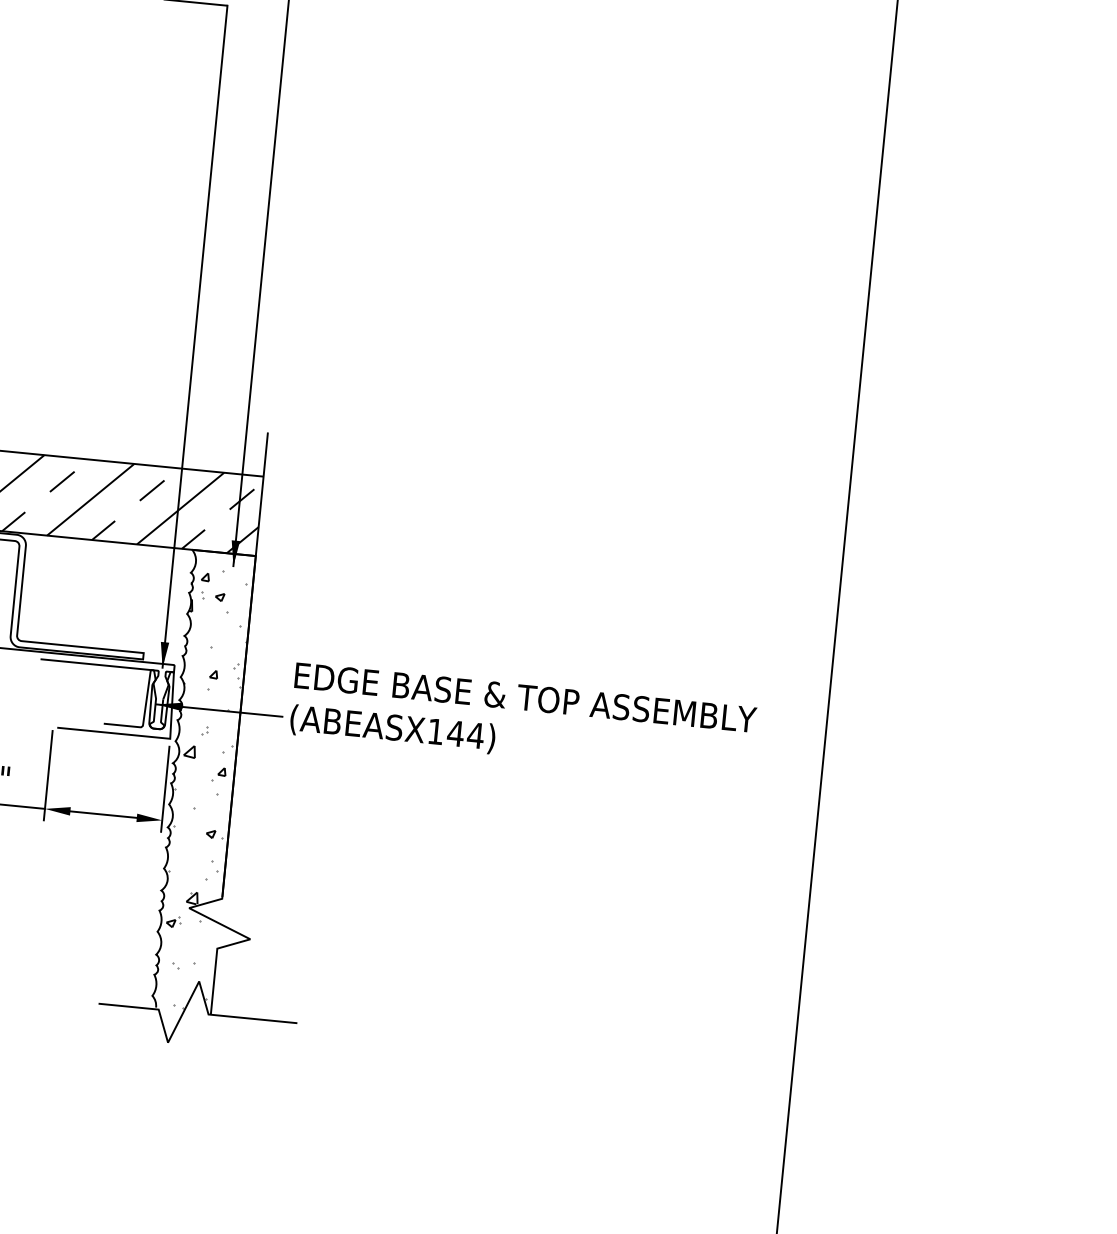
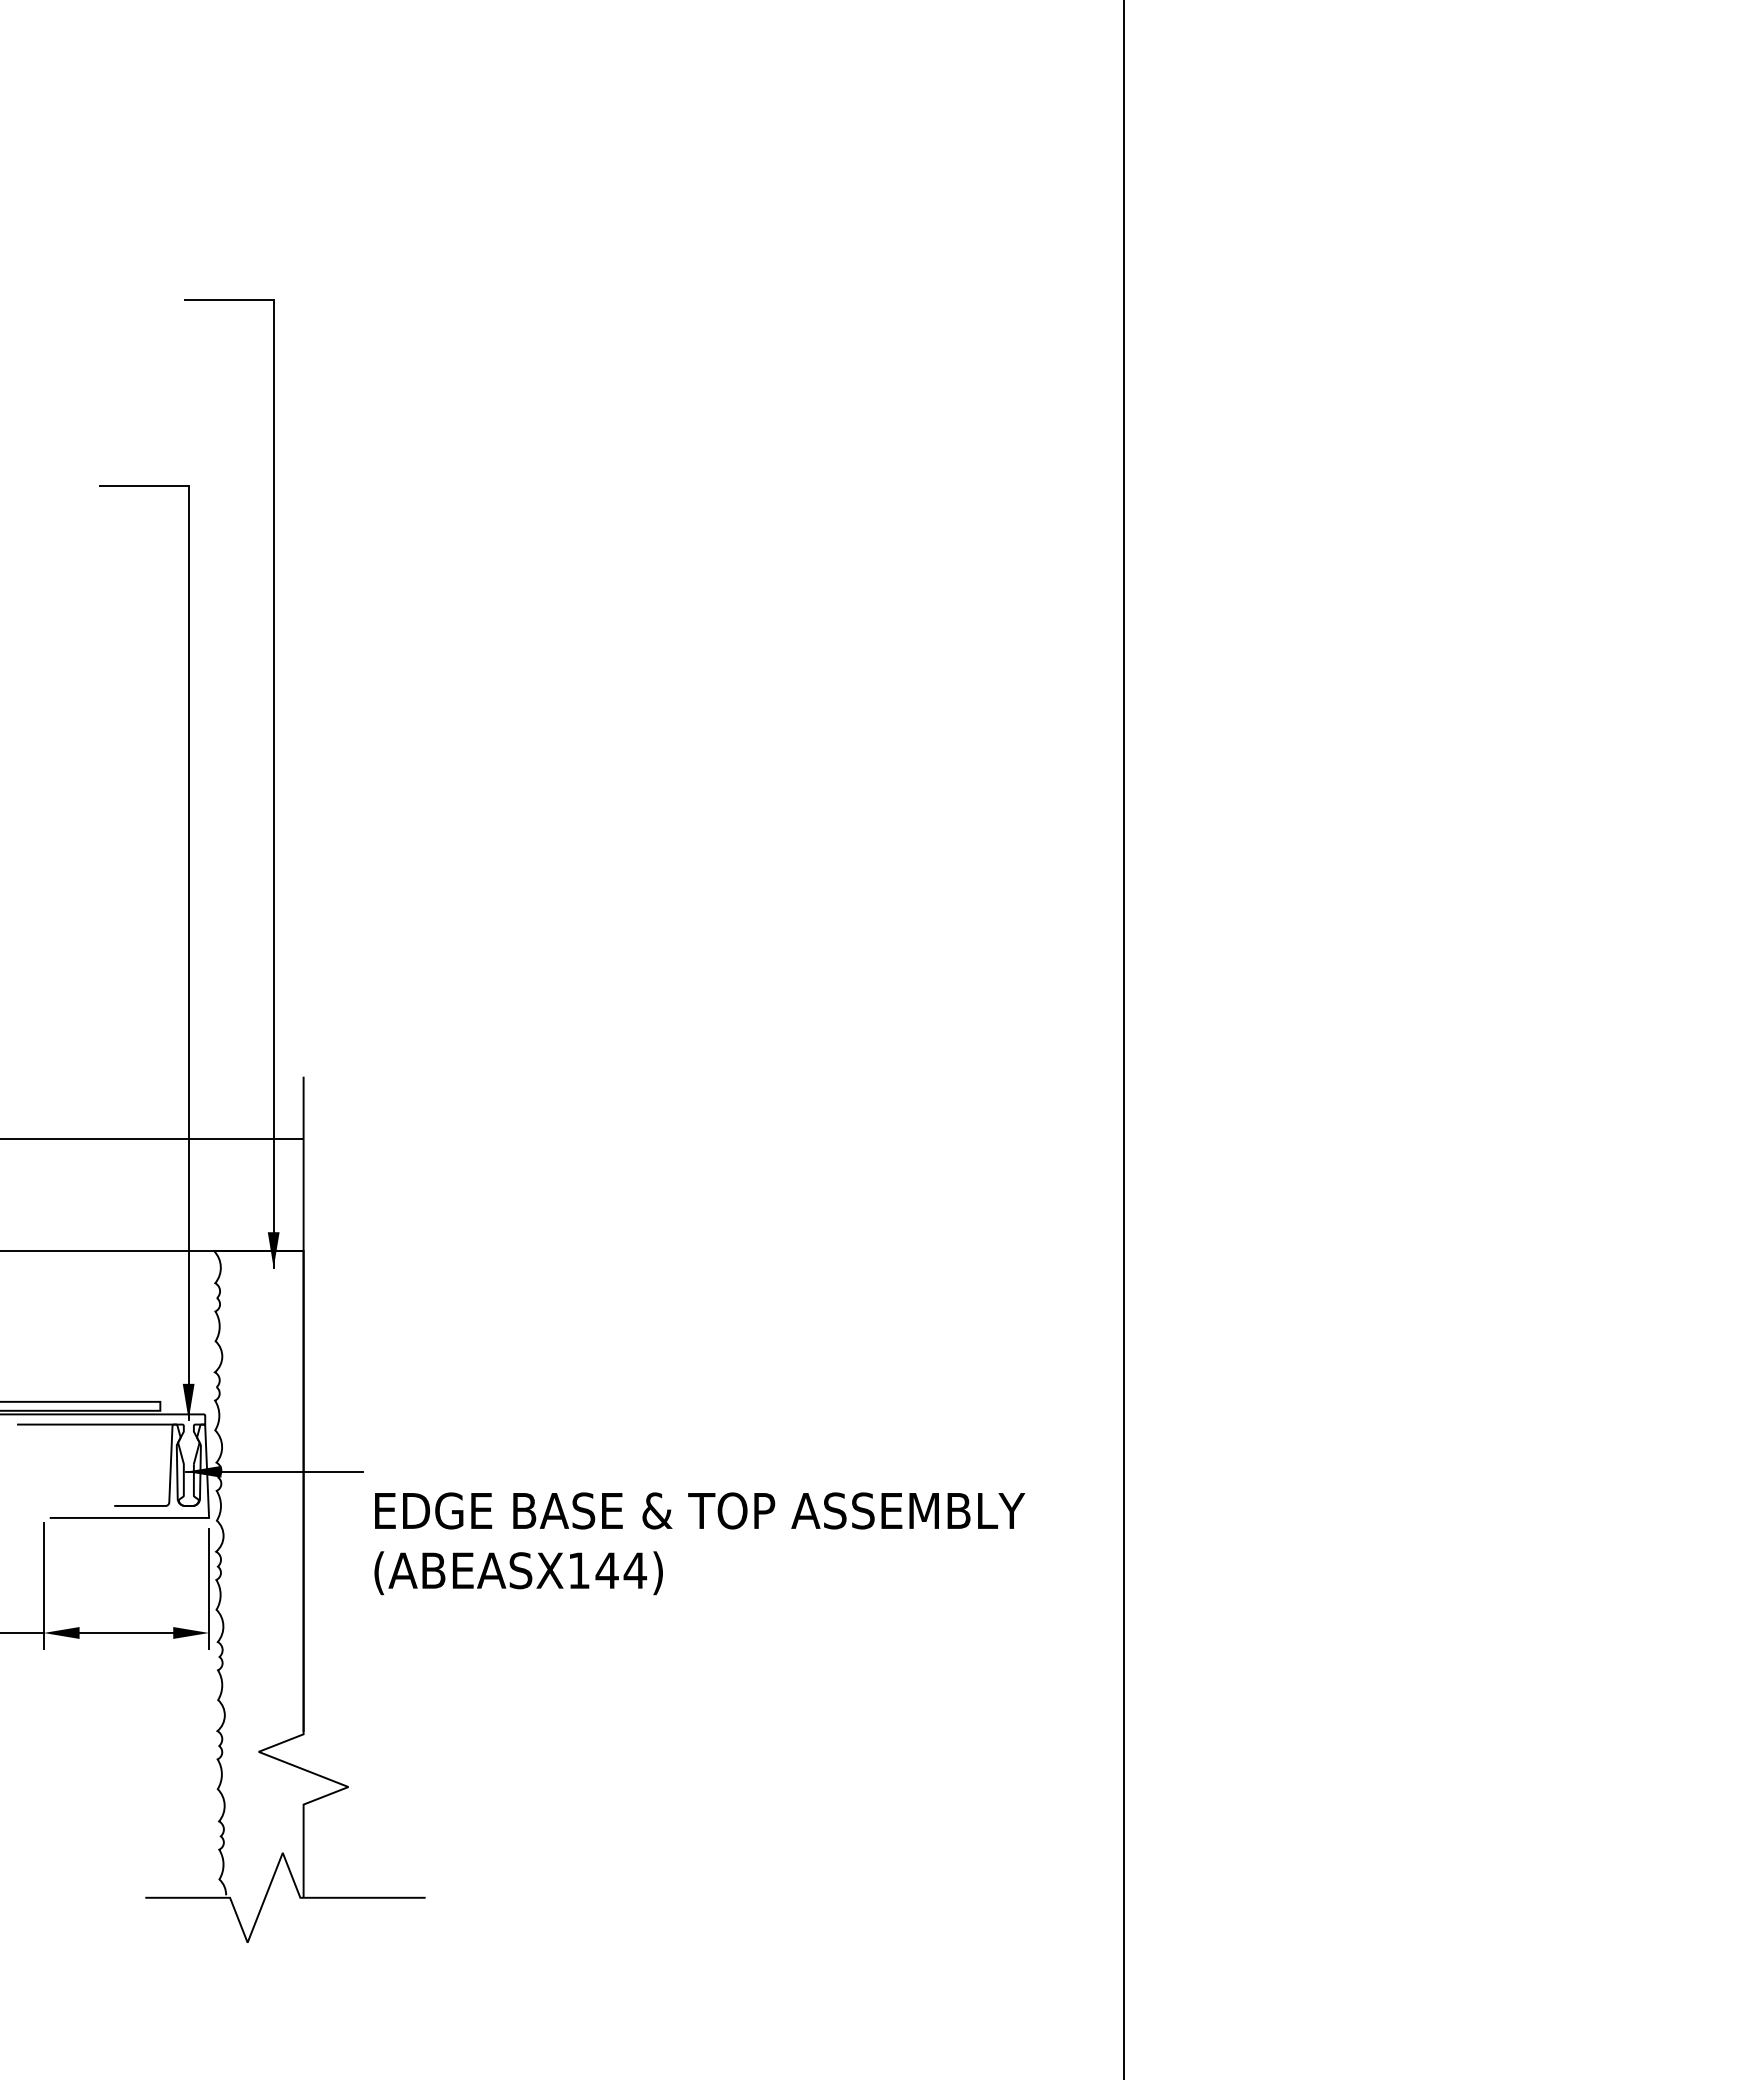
hatch: (154, 505) -> (155, 1194), removed
text: (523, 720) -> (699, 1543), moved
hatch: (201, 789) -> (259, 1584), removed

